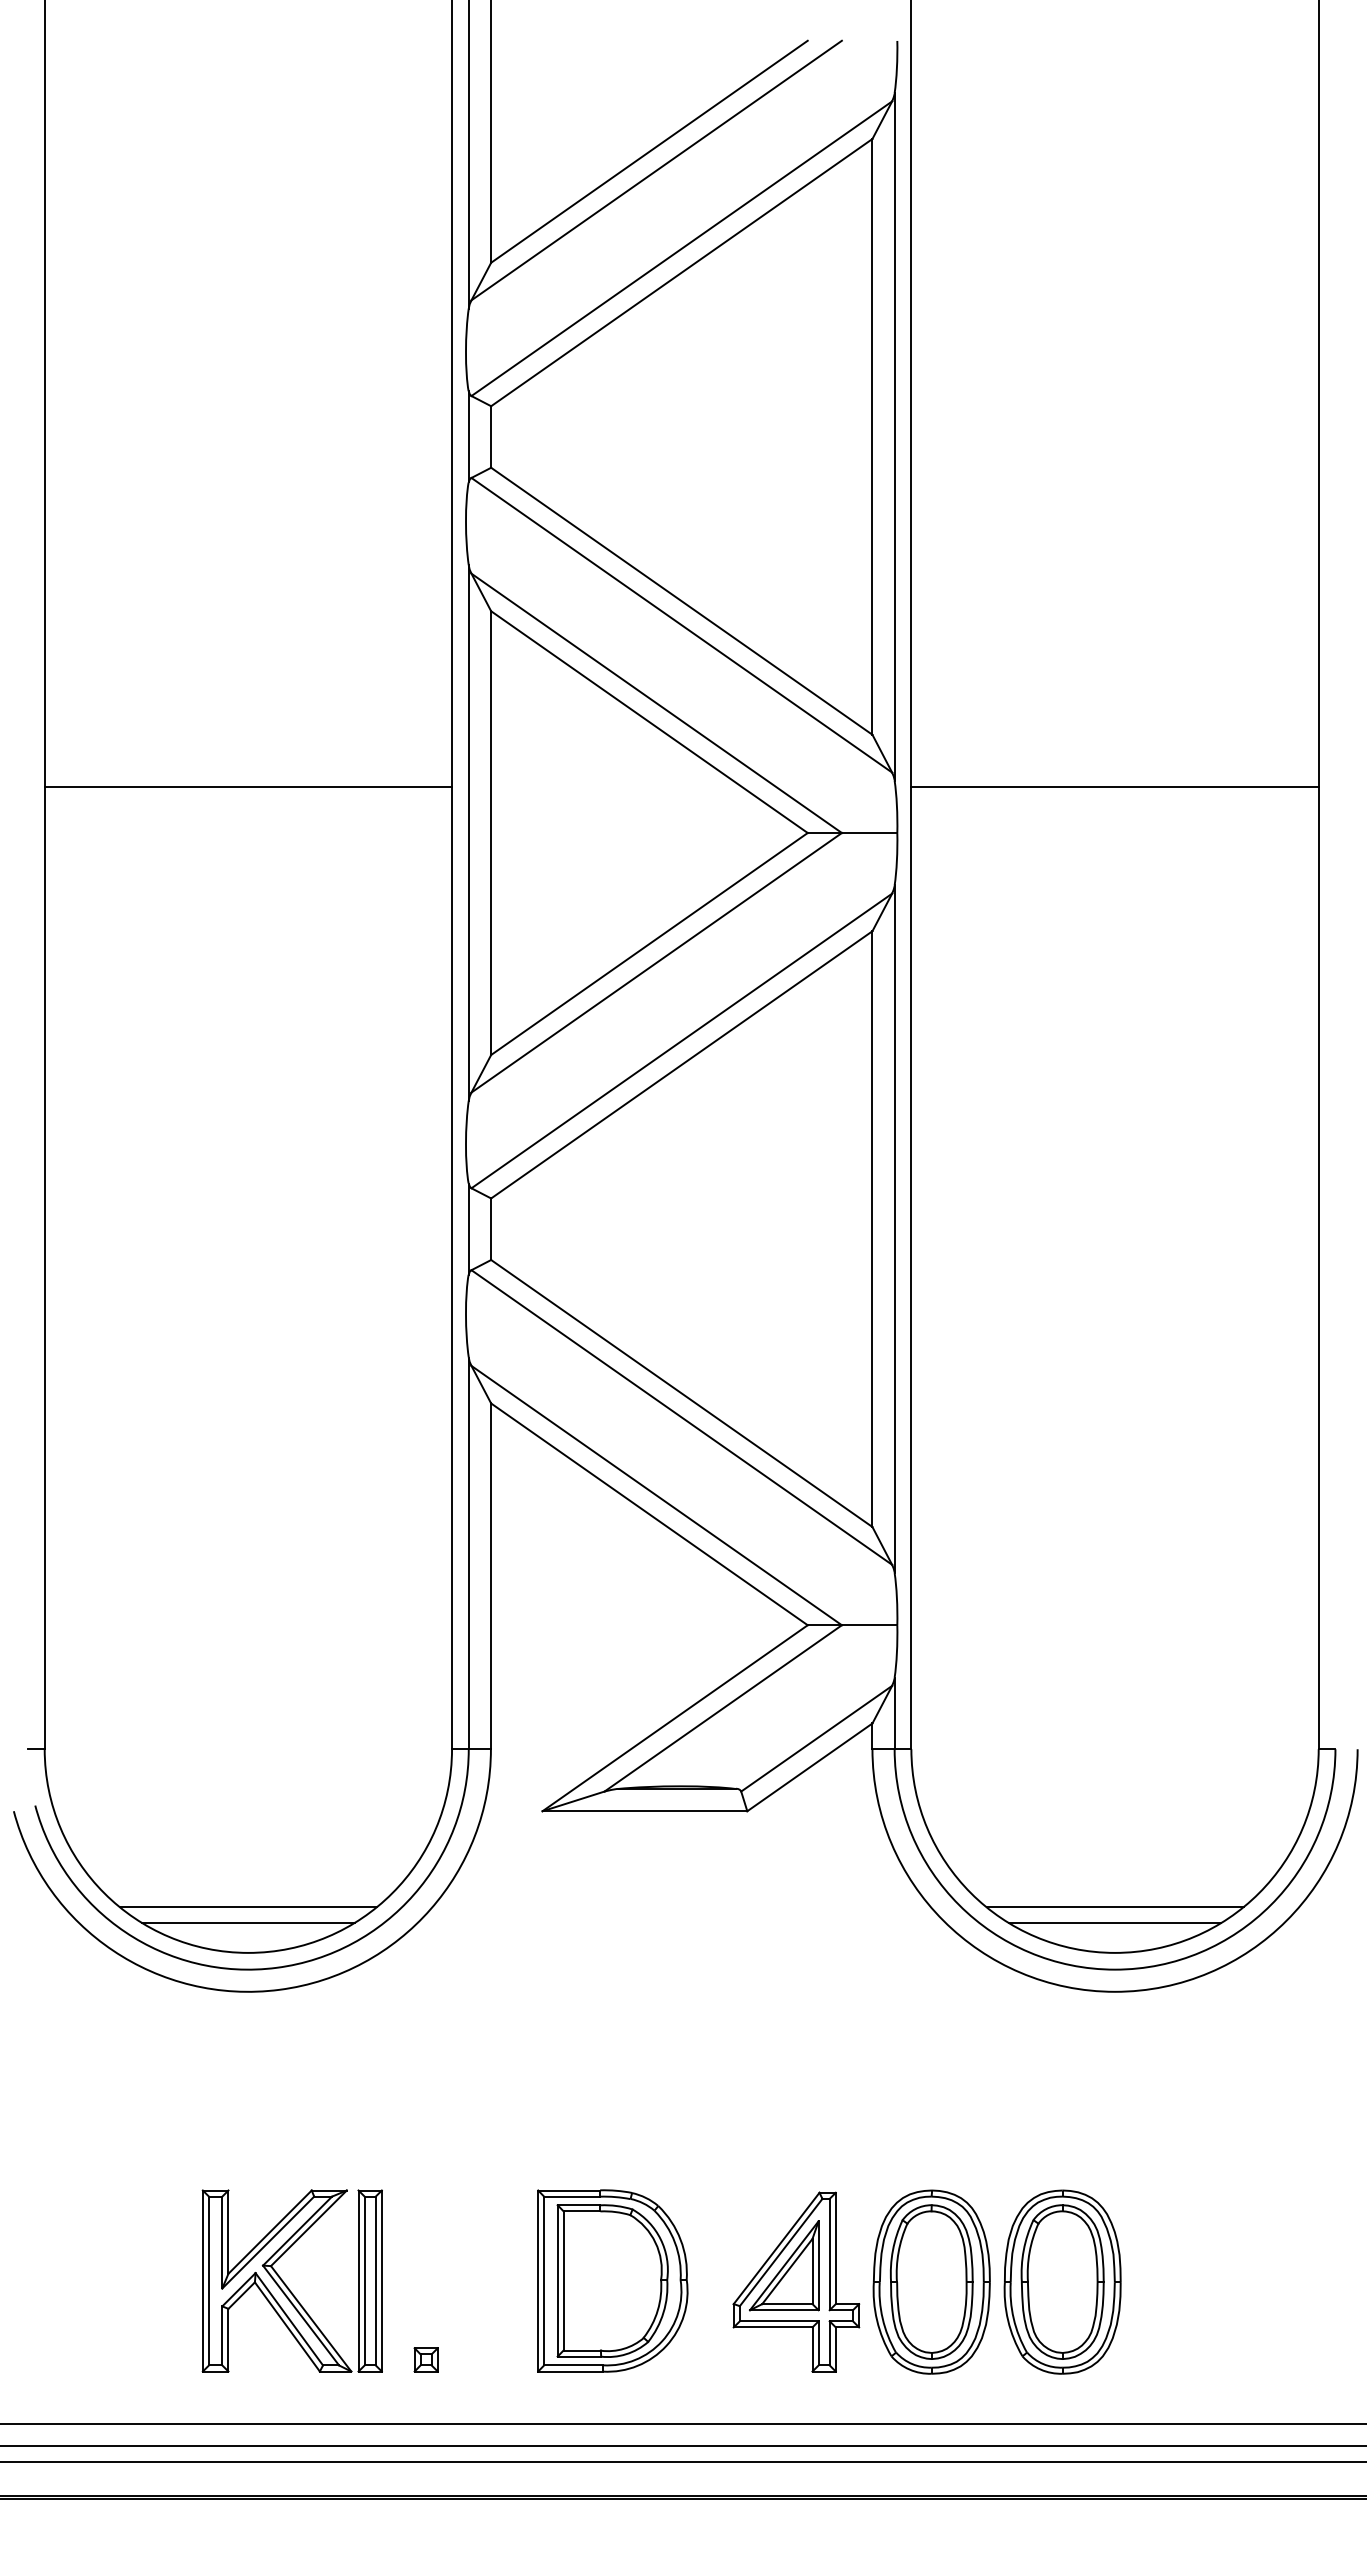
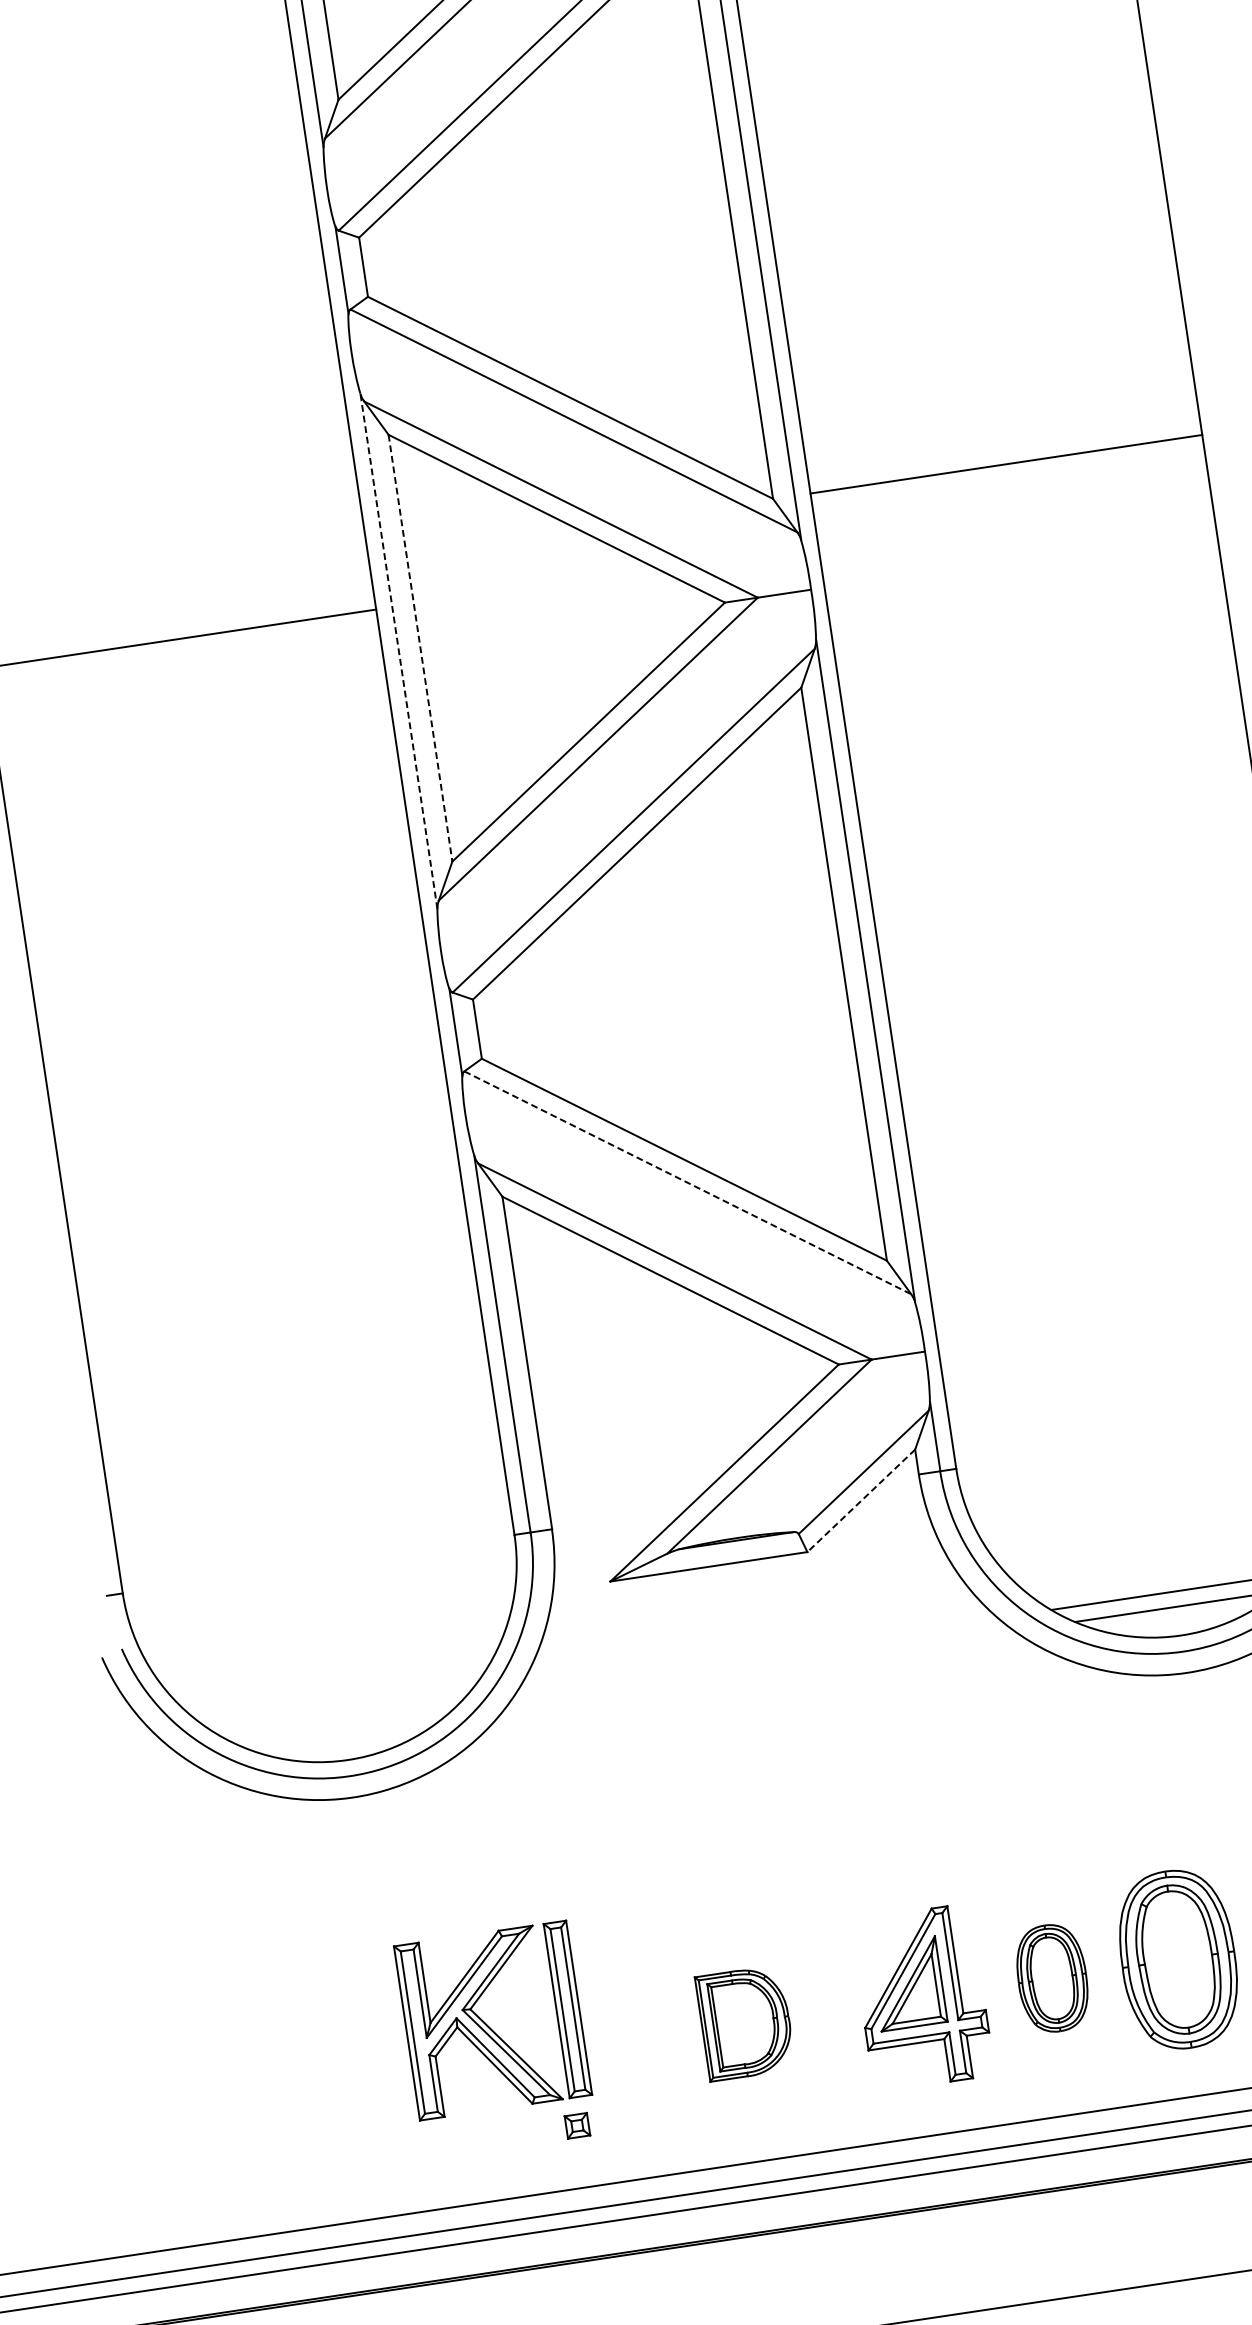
line: (1114, 787) -> (1005, 464), moved
line: (468, 833) -> (398, 651), solid -> dashed
line: (491, 833) -> (420, 648), solid -> dashed
line: (681, 1417) -> (687, 1182), solid -> dashed
line: (809, 1767) -> (860, 1501), solid -> dashed
line: (248, 1907) -> (341, 1716), removed
line: (248, 1923) -> (343, 1731), removed
part: (612, 2280) -> (745, 2022), size x0.6
part: (931, 2281) -> (1052, 1977), size x0.6
part: (286, 2284) -> (487, 2024), moved

